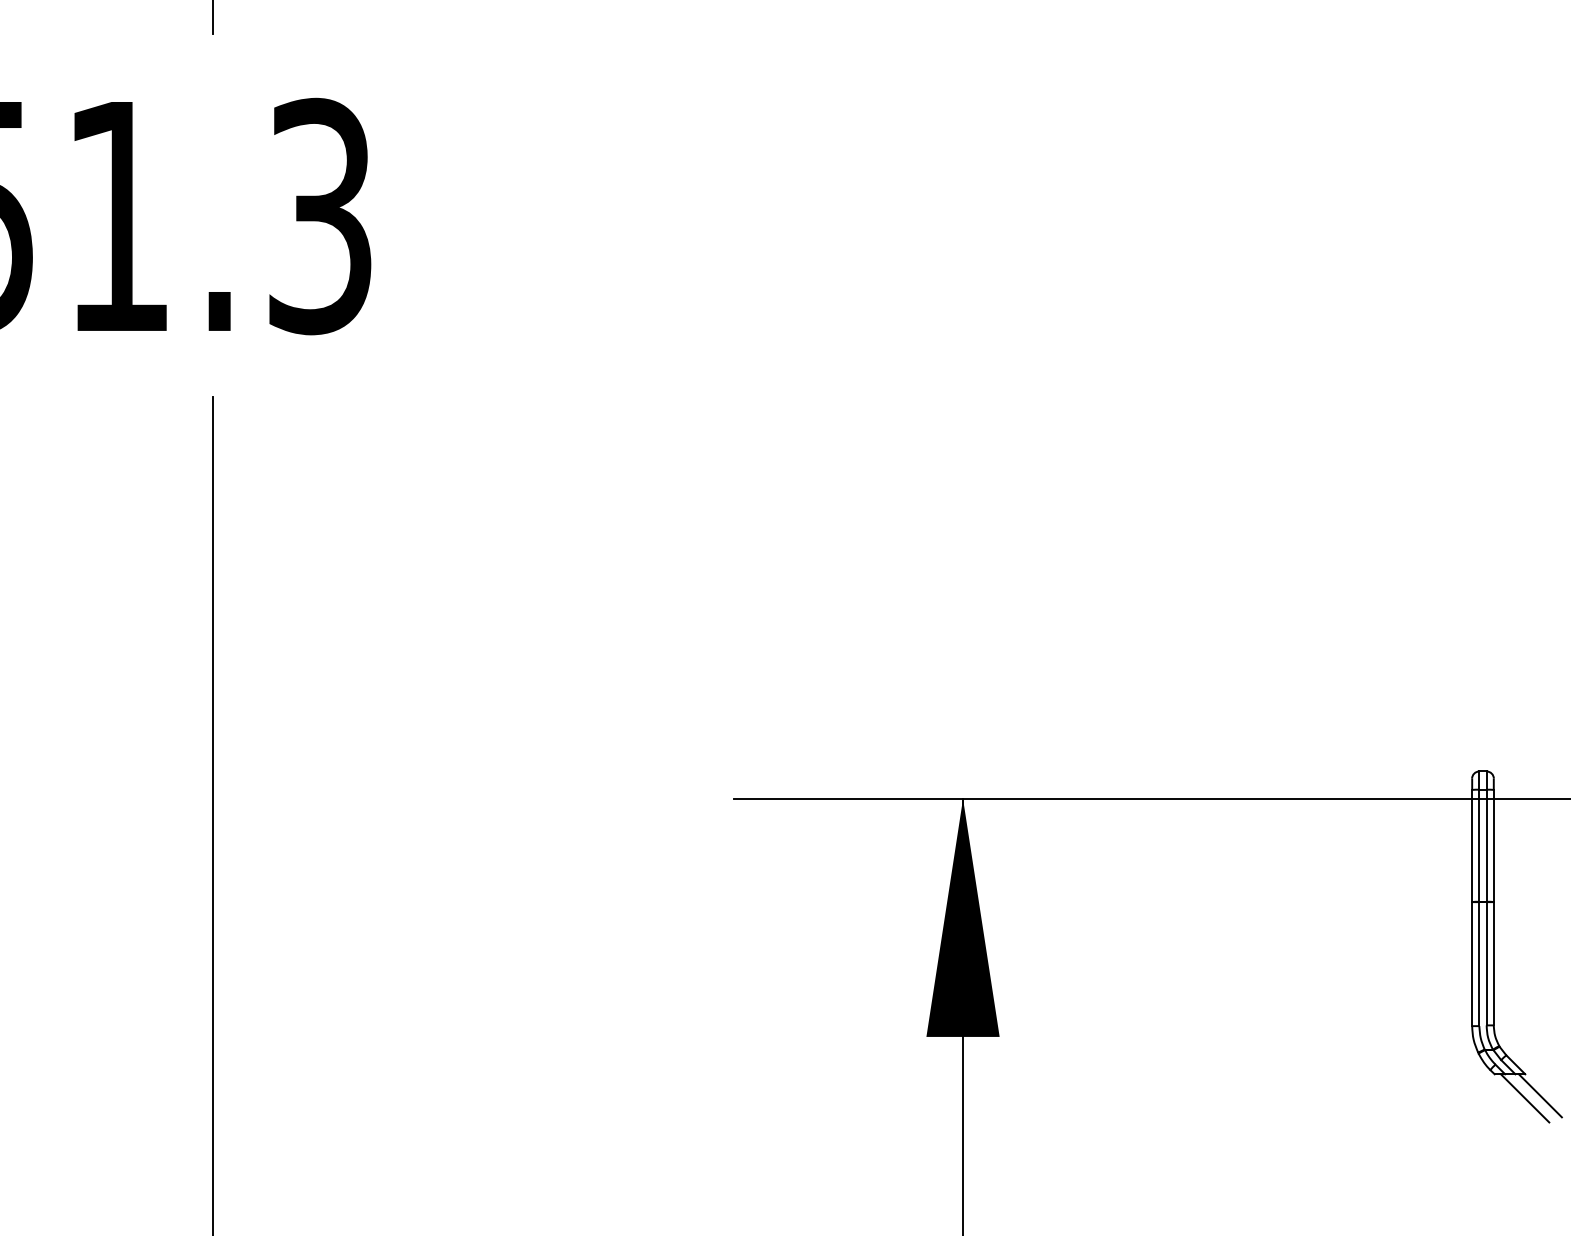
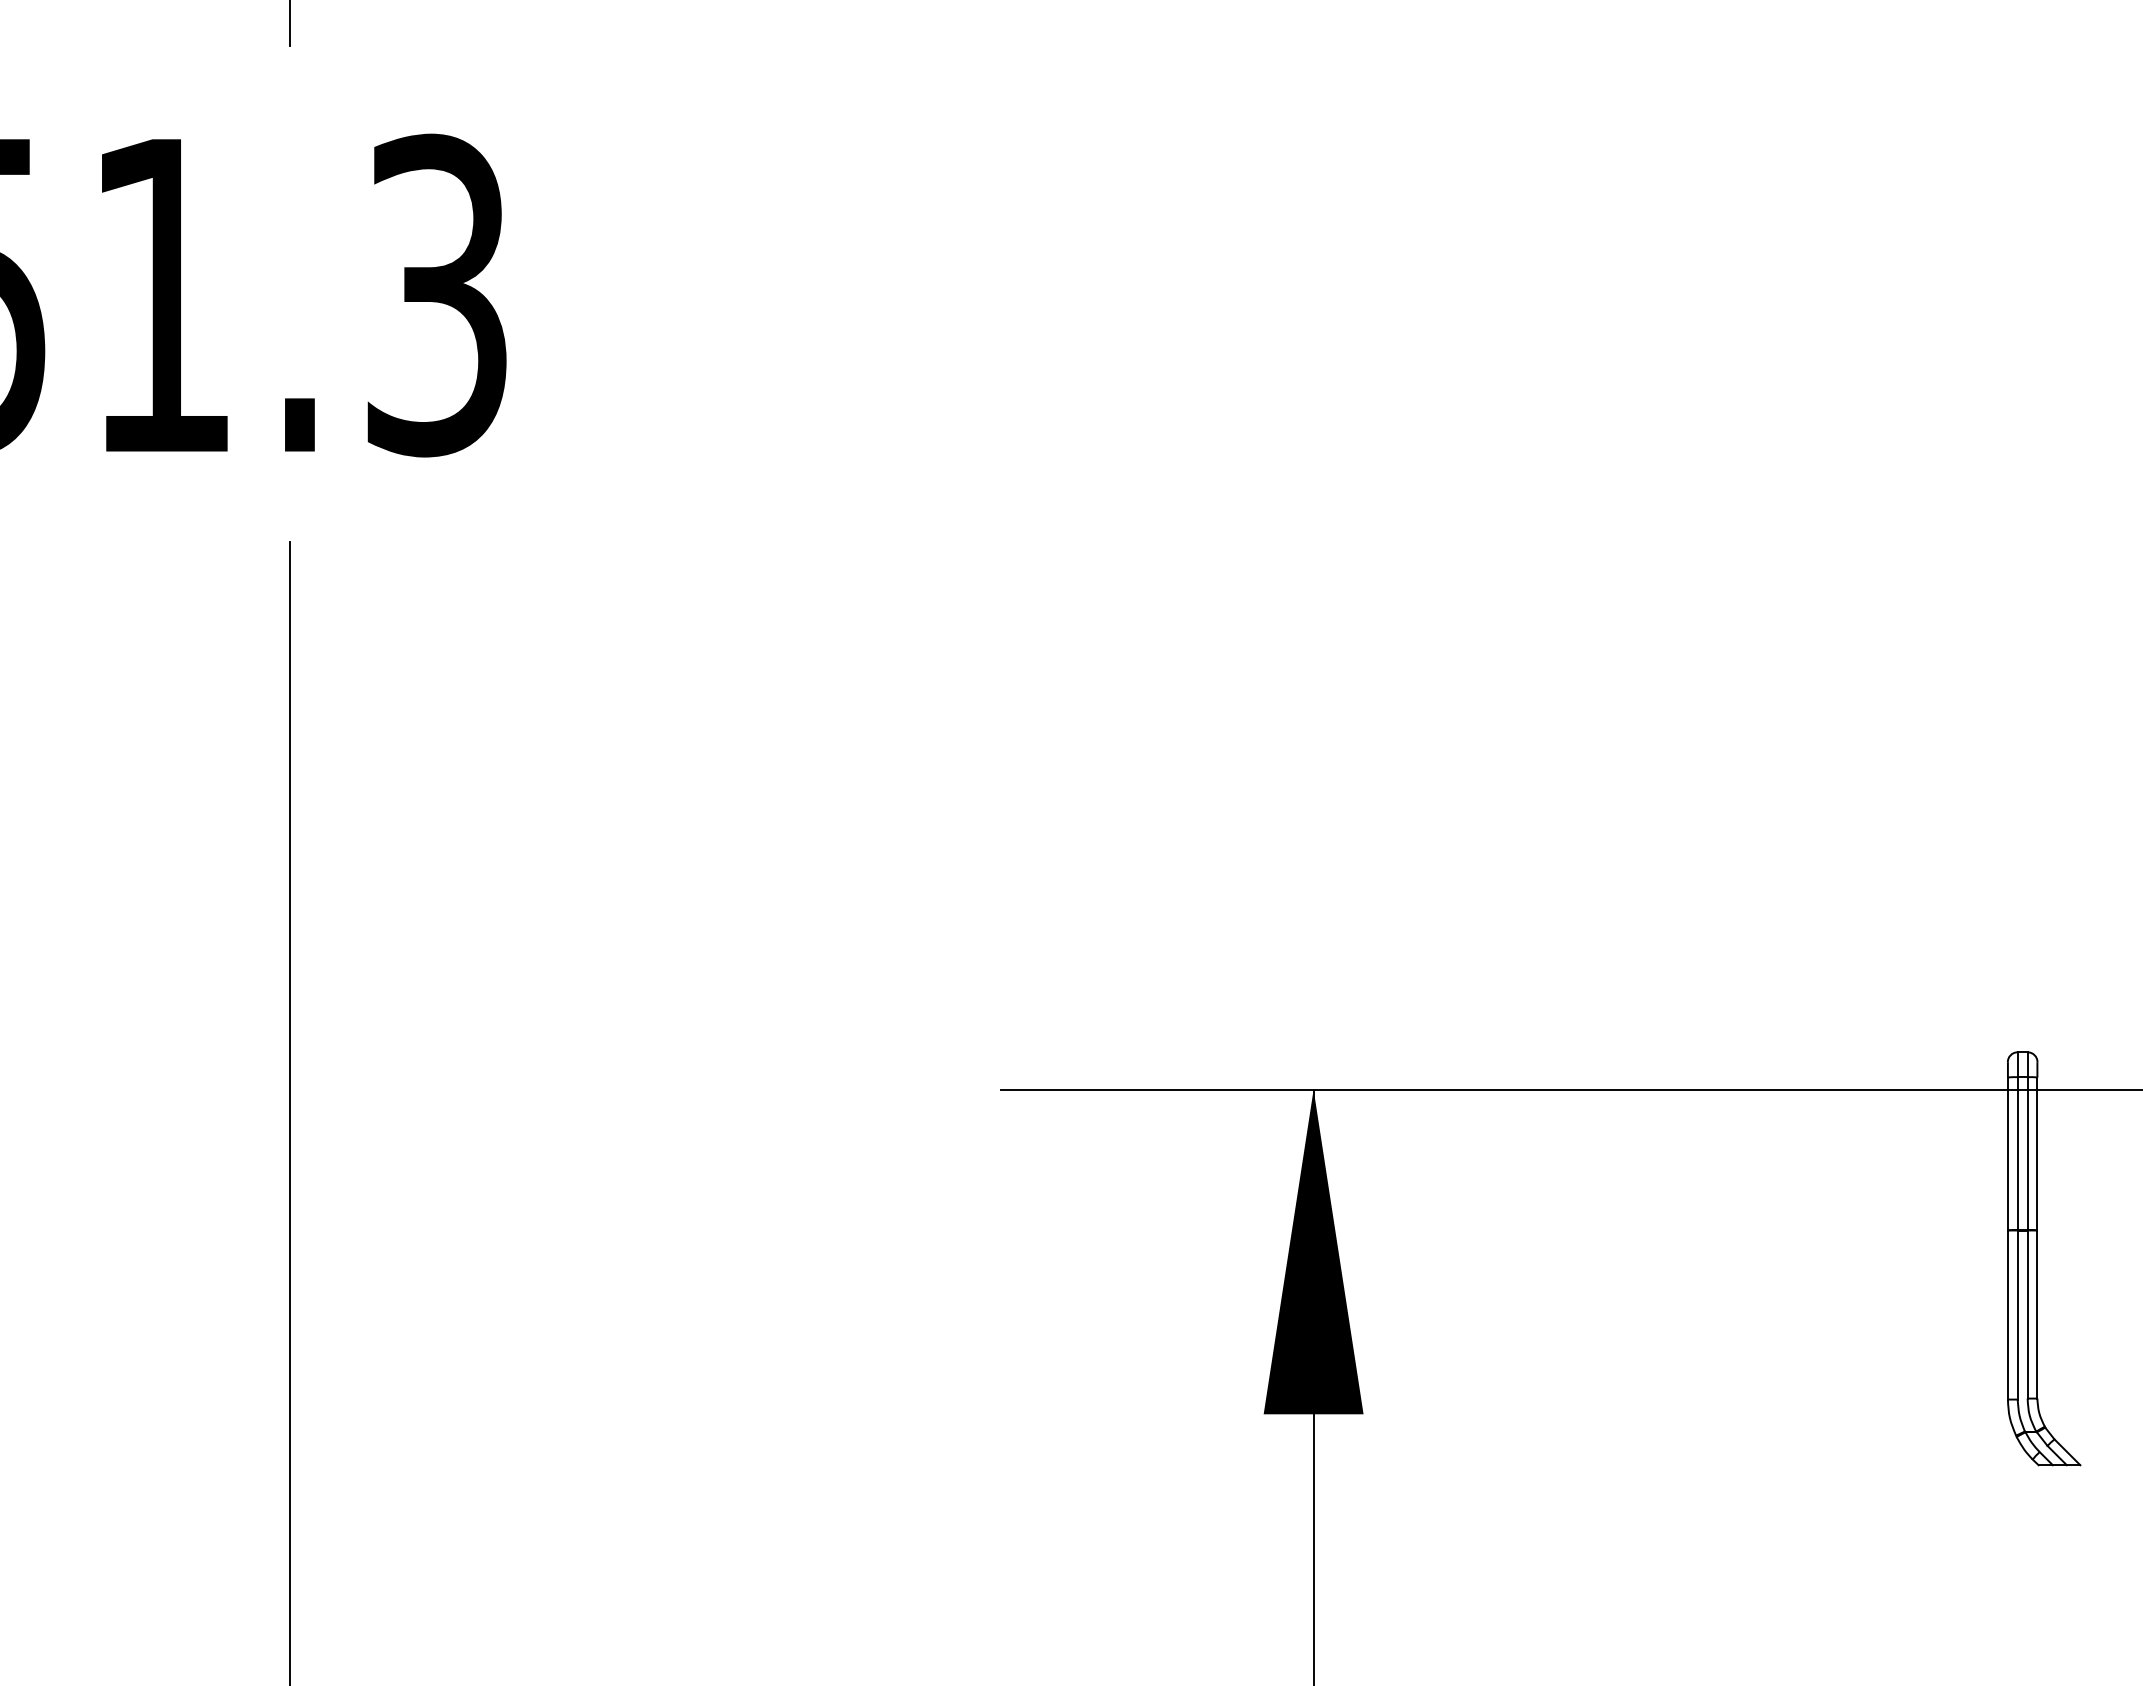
line: (1540, 1095) -> (2100, 1494), removed
line: (1525, 1097) -> (2080, 1497), removed

